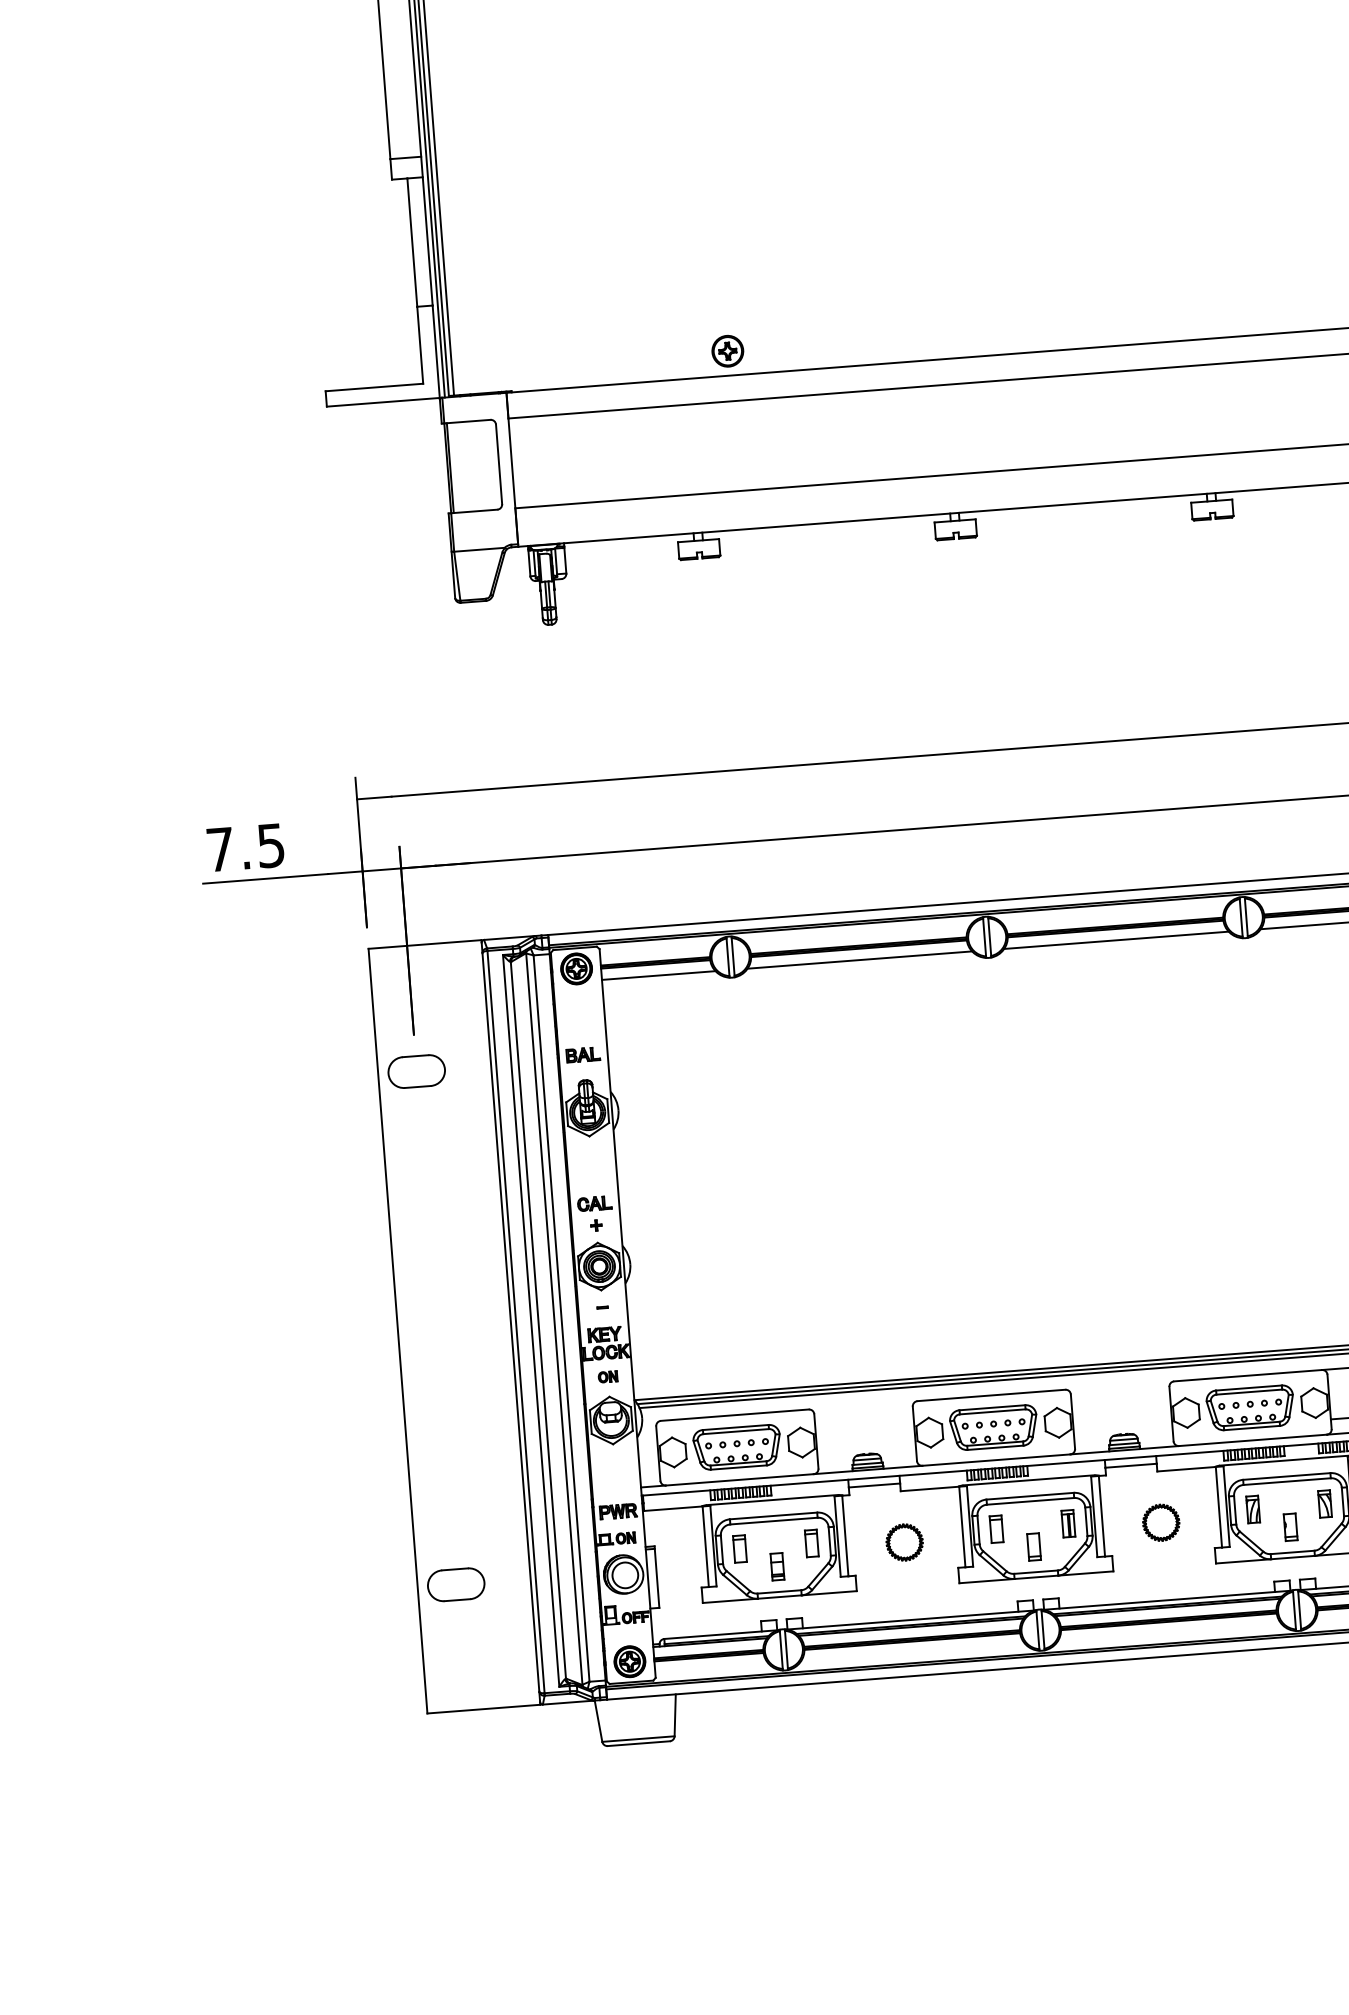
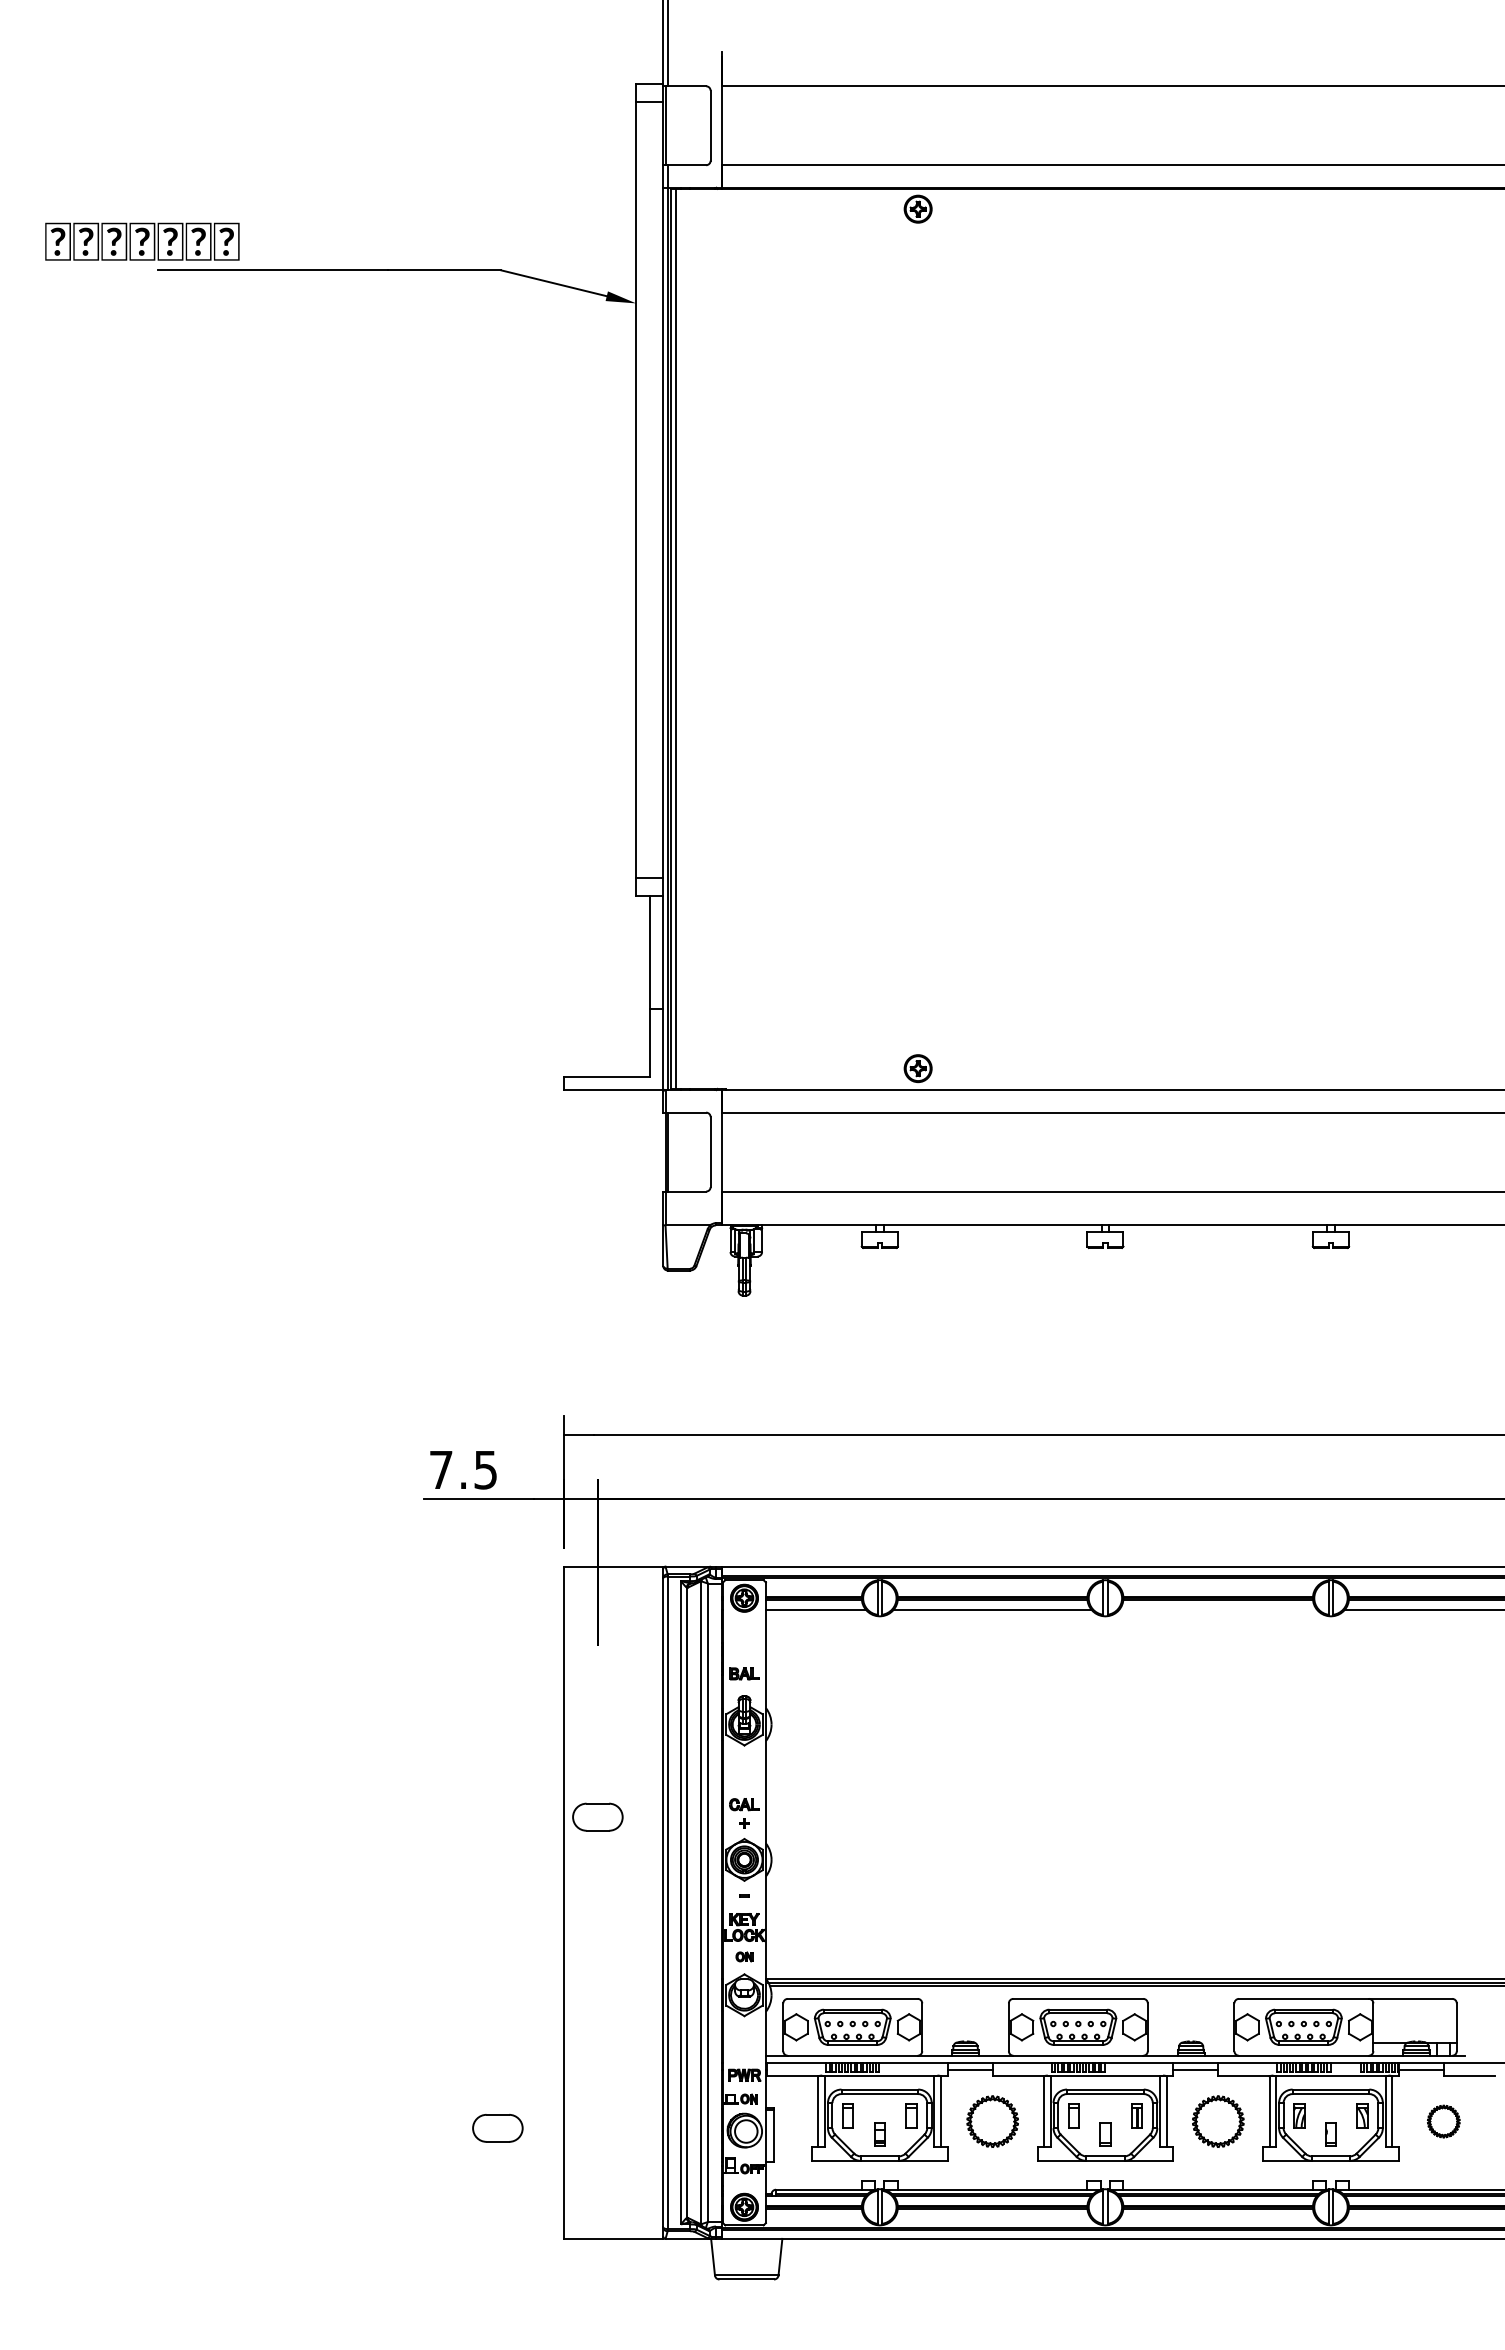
line: (1115, 940) -> (1217, 1609), removed
part: (416, 1070) -> (597, 1816), moved
part: (1160, 1522) -> (1217, 2121), size x1.6
part: (904, 1542) -> (992, 2121), size x1.6
part: (455, 1584) -> (497, 2128), moved

